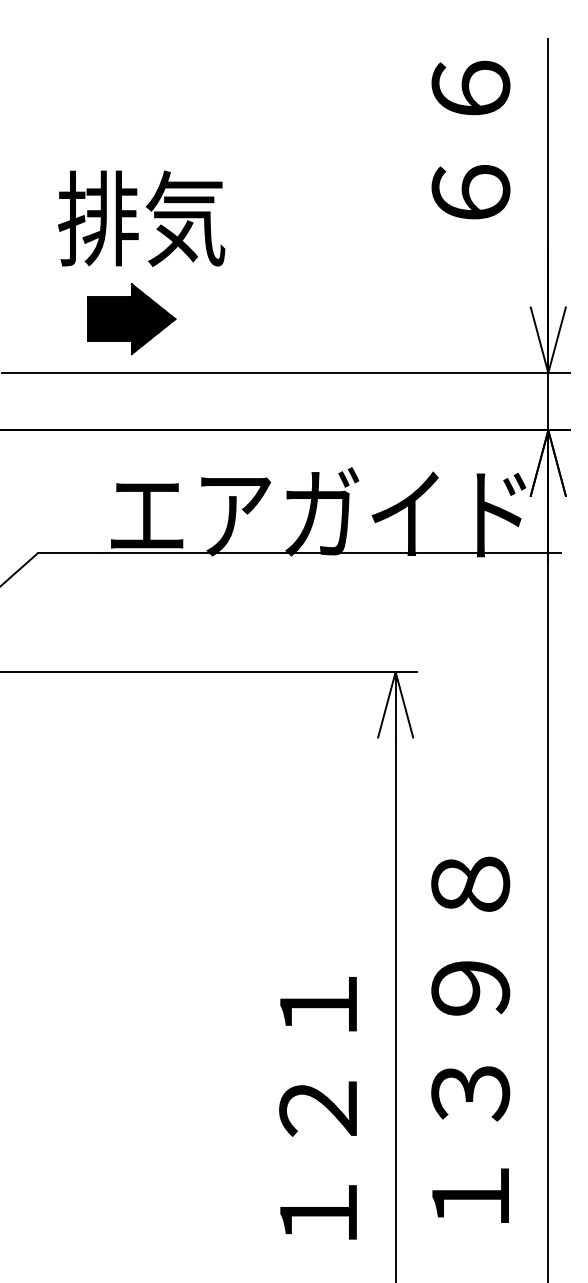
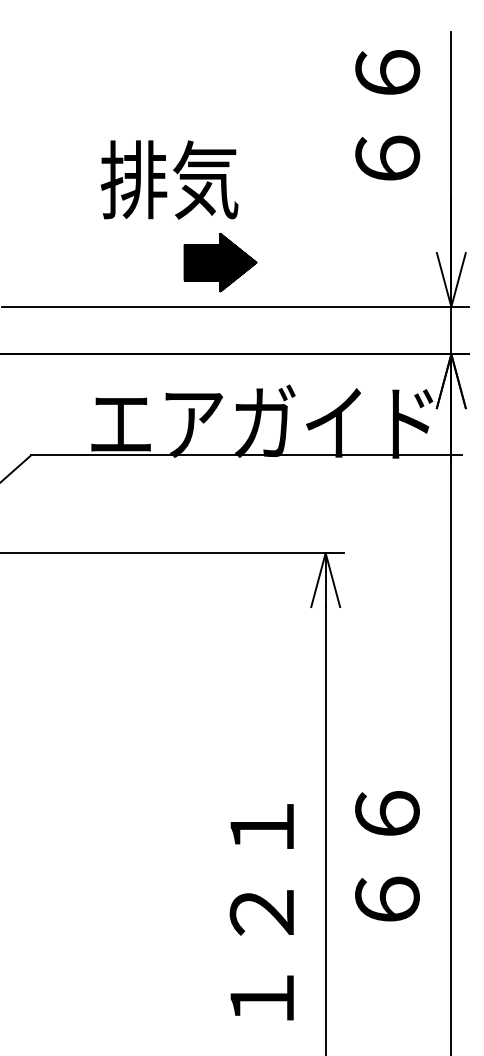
text: (141, 218) -> (169, 179), moved
part: (131, 318) -> (220, 262), moved
text: (470, 1039) -> (387, 855), １３９８ -> ６６

